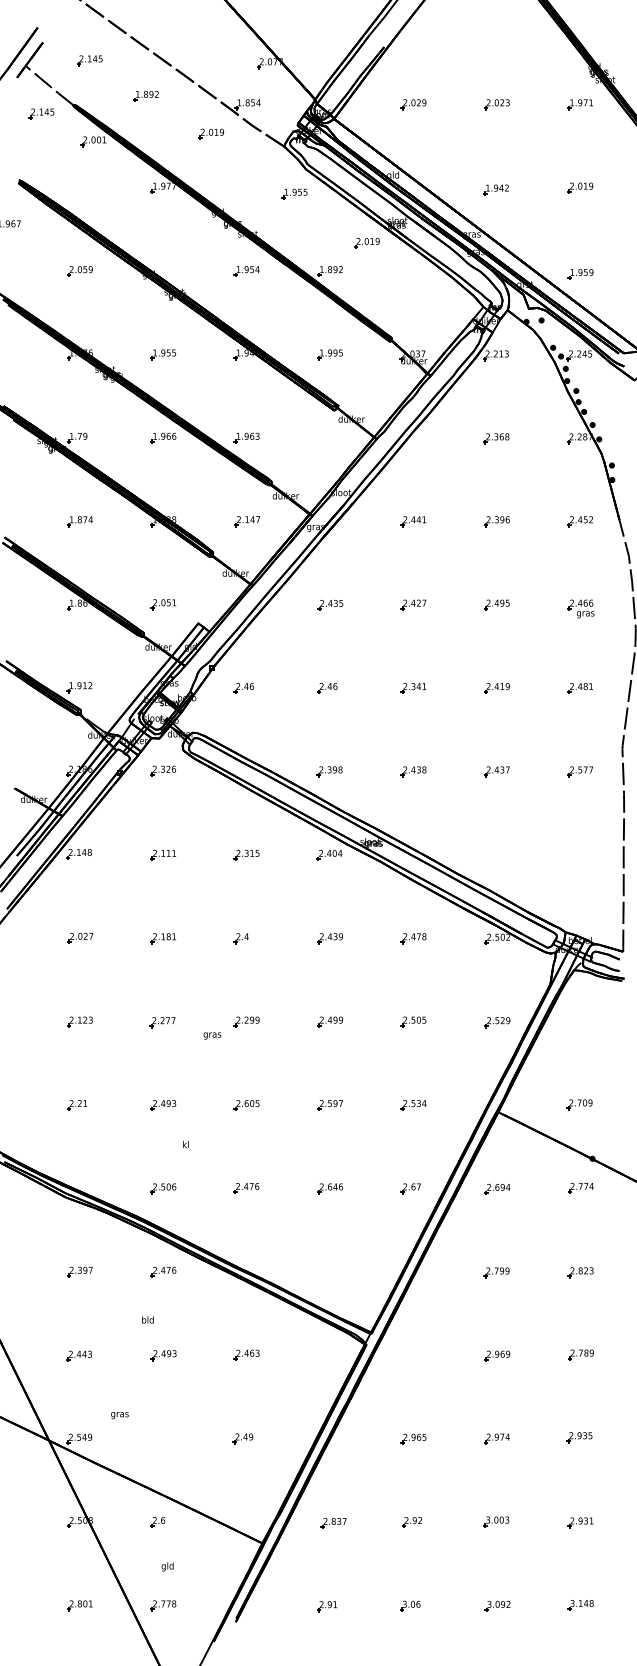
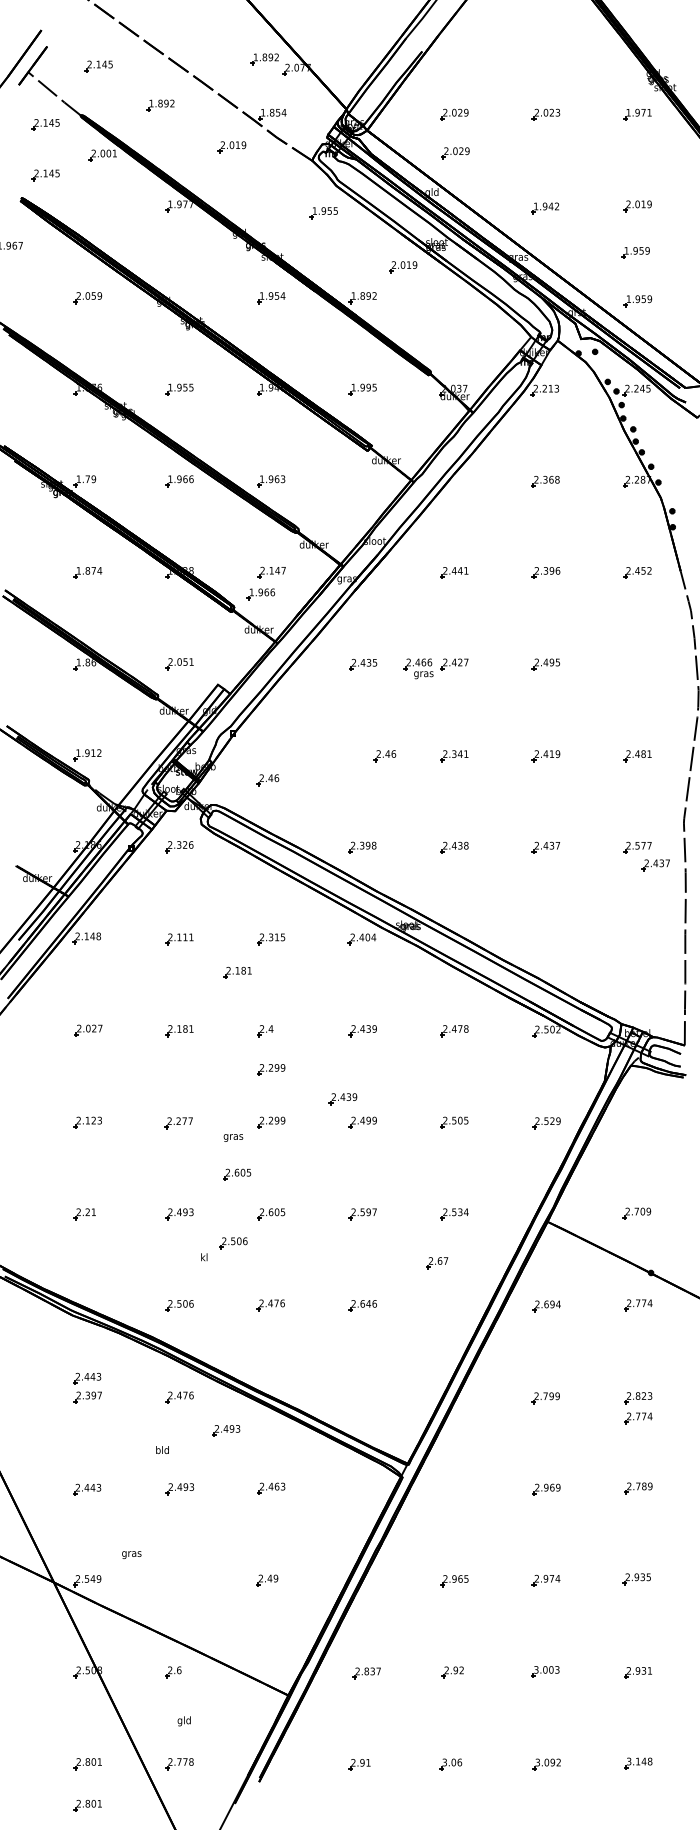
part: (240, 54) -> (264, 59), added
part: (414, 139) -> (455, 153), added
part: (41, 159) -> (45, 175), added
part: (578, 230) -> (635, 253), added
part: (237, 540) -> (261, 593), added
part: (580, 608) -> (418, 668), moved
part: (243, 688) -> (267, 780), moved
part: (327, 688) -> (385, 756), moved
part: (596, 787) -> (655, 865), added
part: (215, 885) -> (236, 972), added
part: (246, 973) -> (270, 1069), added
part: (311, 1000) -> (342, 1099), added
part: (215, 1069) -> (236, 1174), added
part: (212, 1131) -> (233, 1242), added
part: (410, 1188) -> (436, 1262), moved
part: (78, 1254) -> (86, 1378), added
part: (580, 1290) -> (637, 1417), added
part: (205, 1302) -> (225, 1430), added
part: (79, 1643) -> (87, 1805), added

